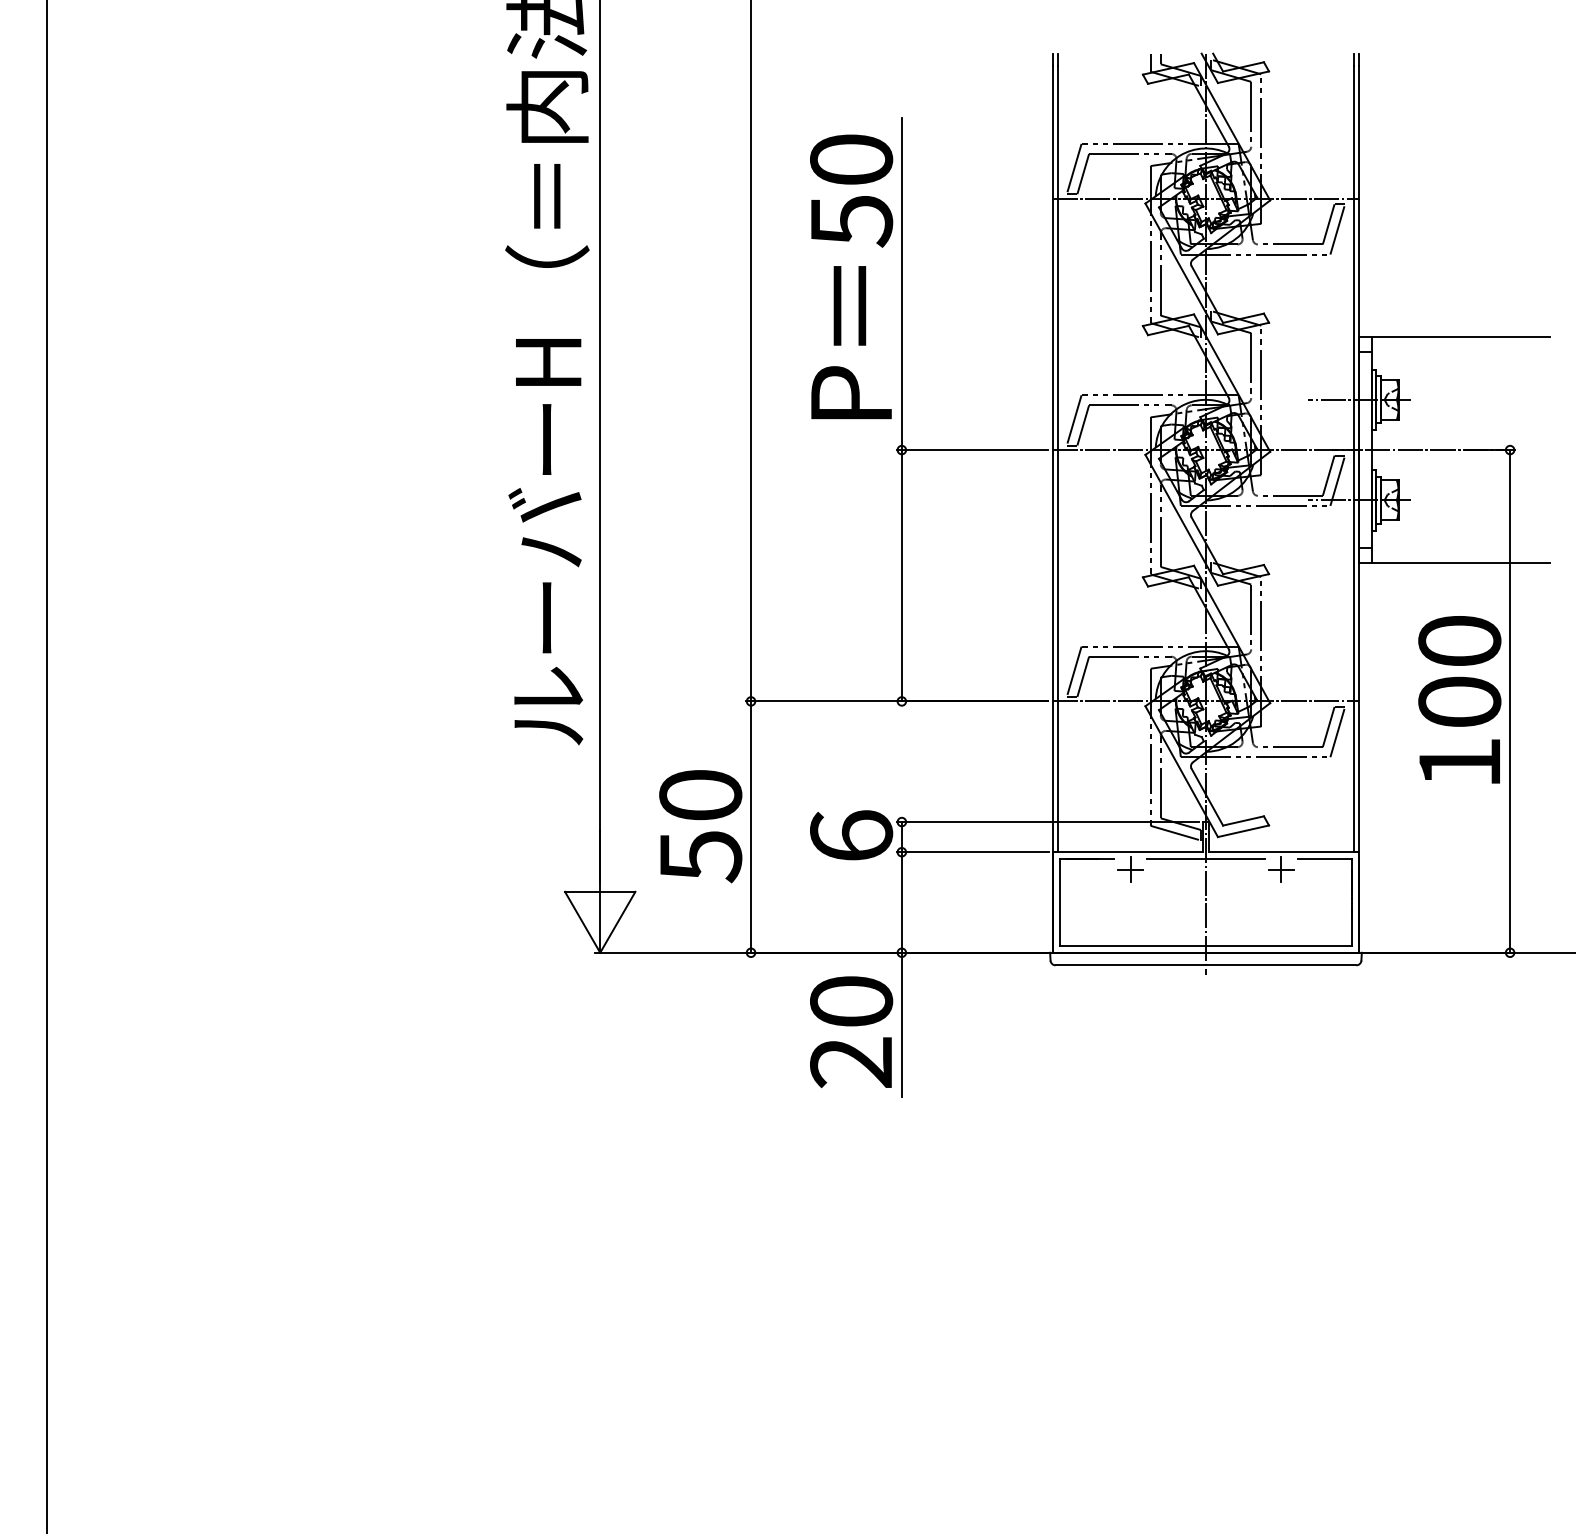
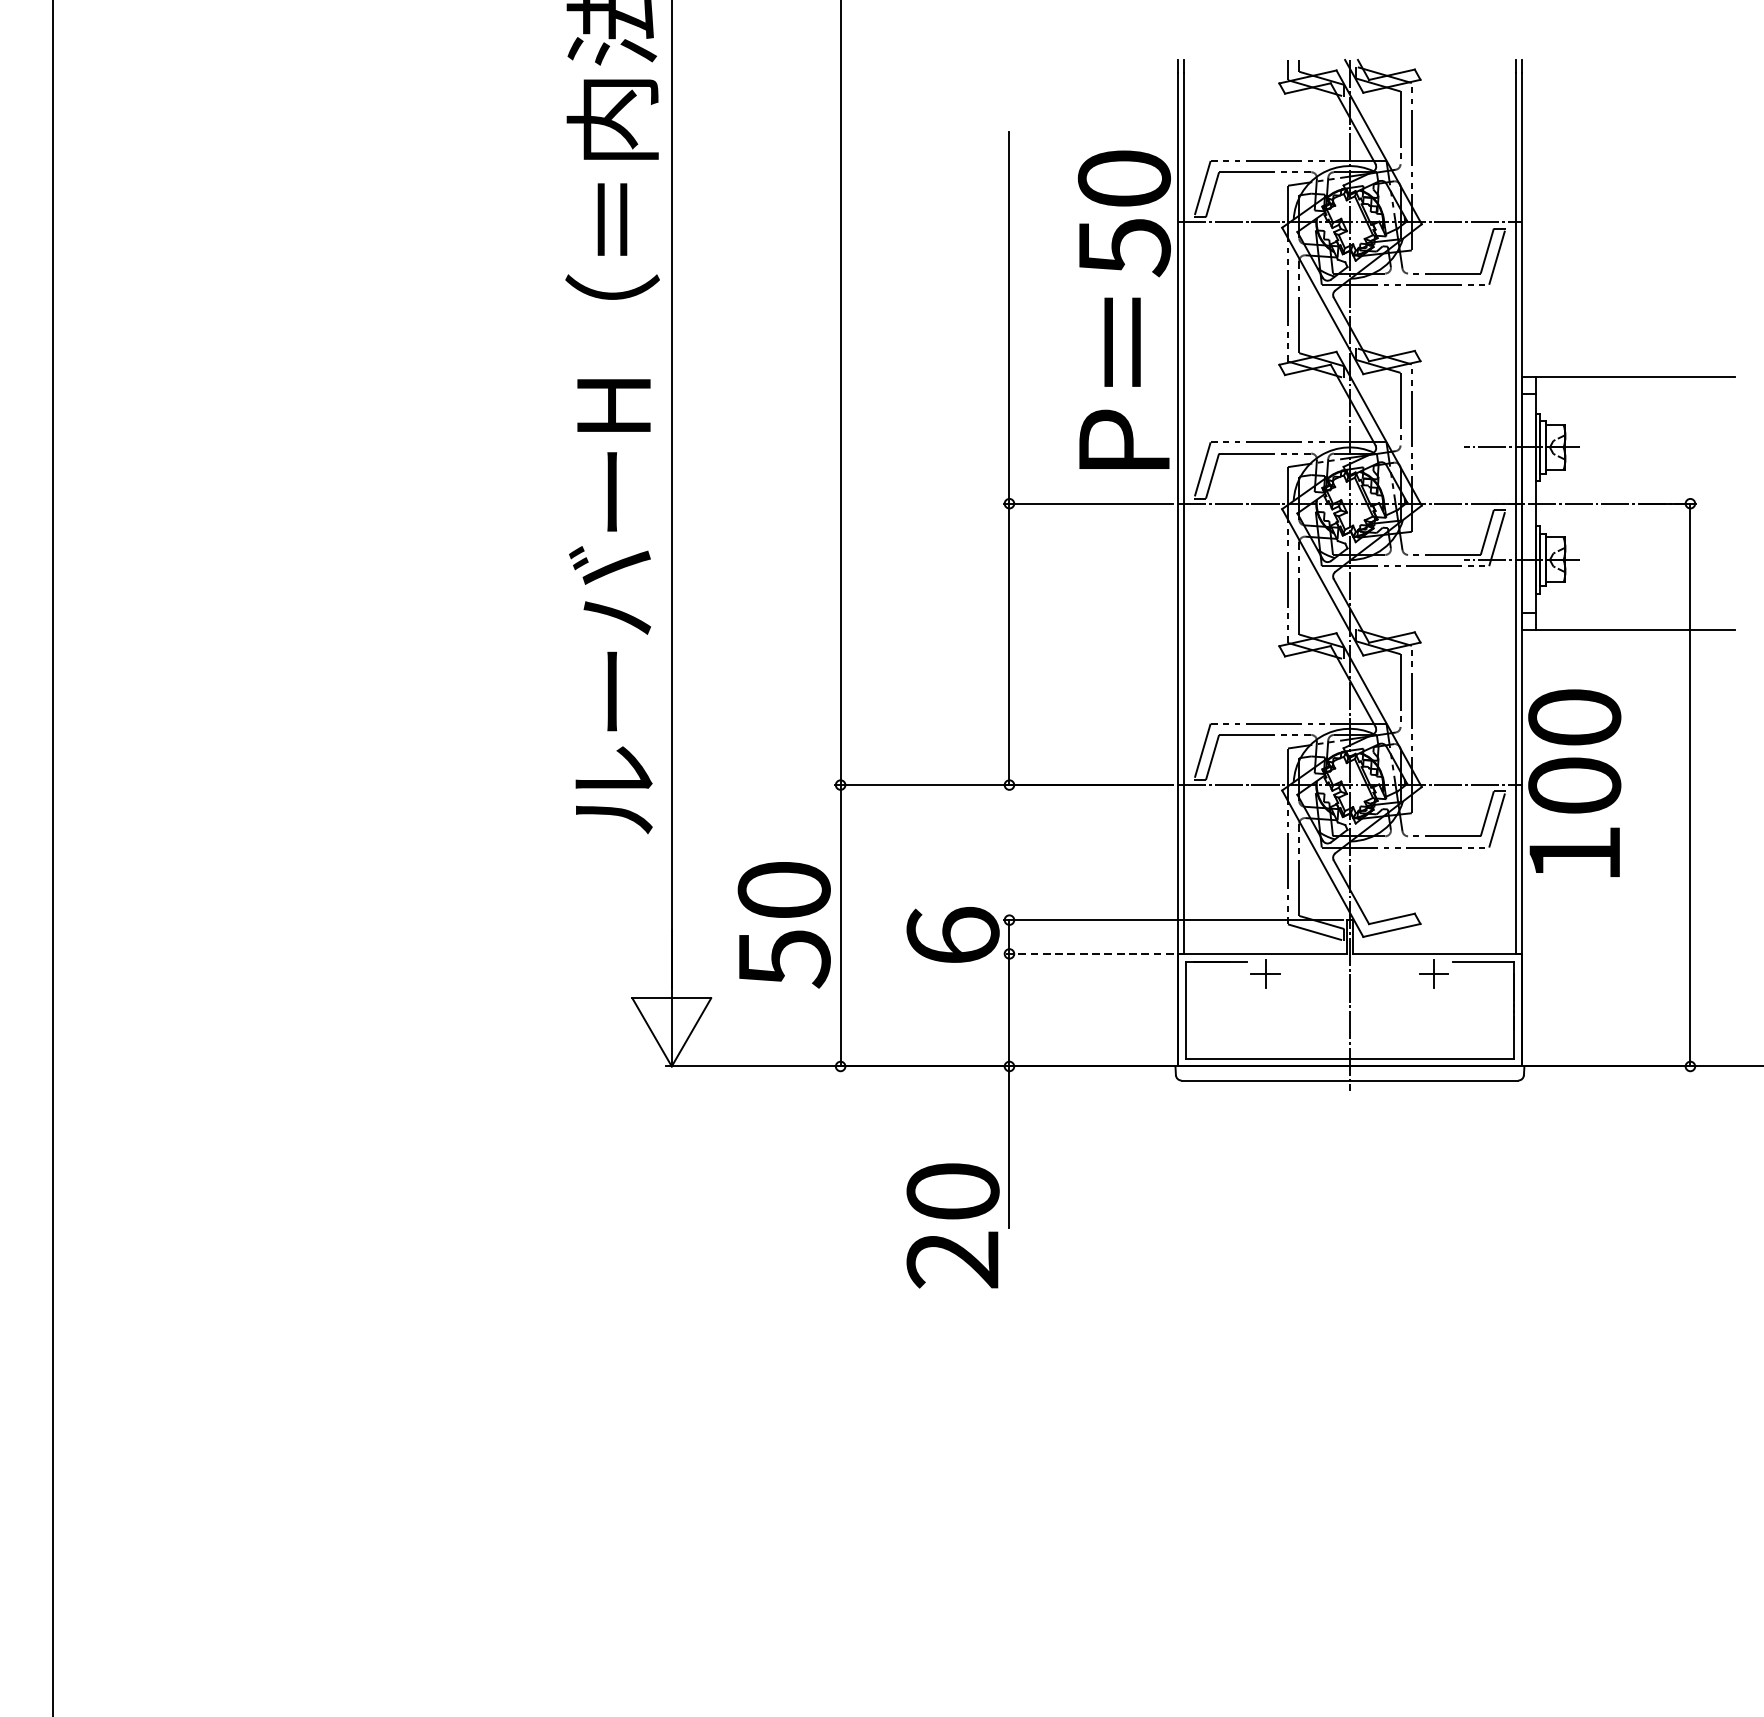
text: (851, 276) -> (1124, 309), moved
text: (1459, 699) -> (1574, 782), moved
line: (972, 852) -> (1088, 954), solid -> dashed
line: (1205, 859) -> (1349, 962), removed
text: (851, 1032) -> (953, 1226), moved

